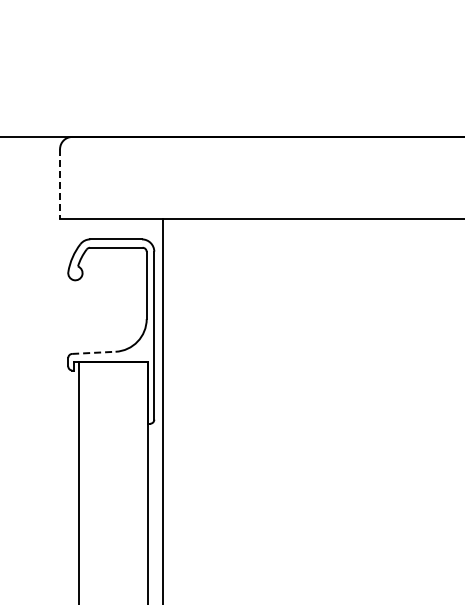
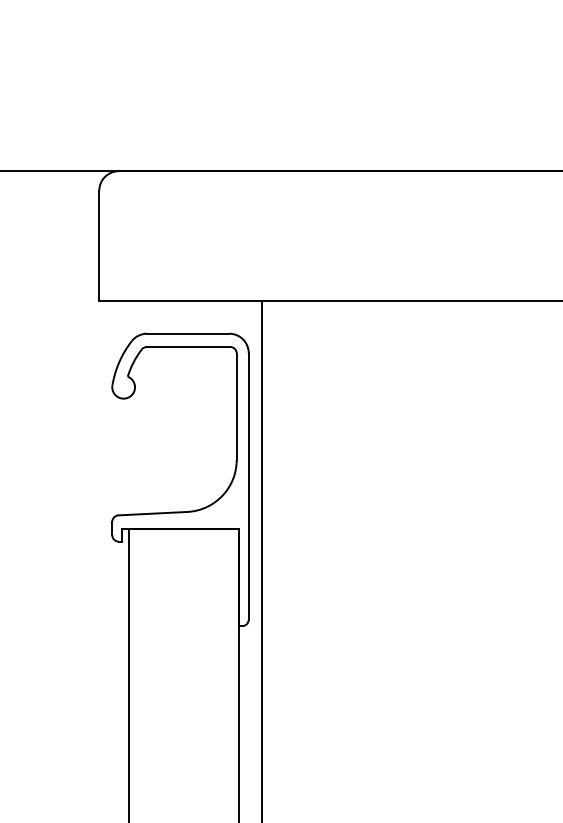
line: (60, 184) -> (99, 246), dashed -> solid
line: (93, 352) -> (152, 513), dashed -> solid

